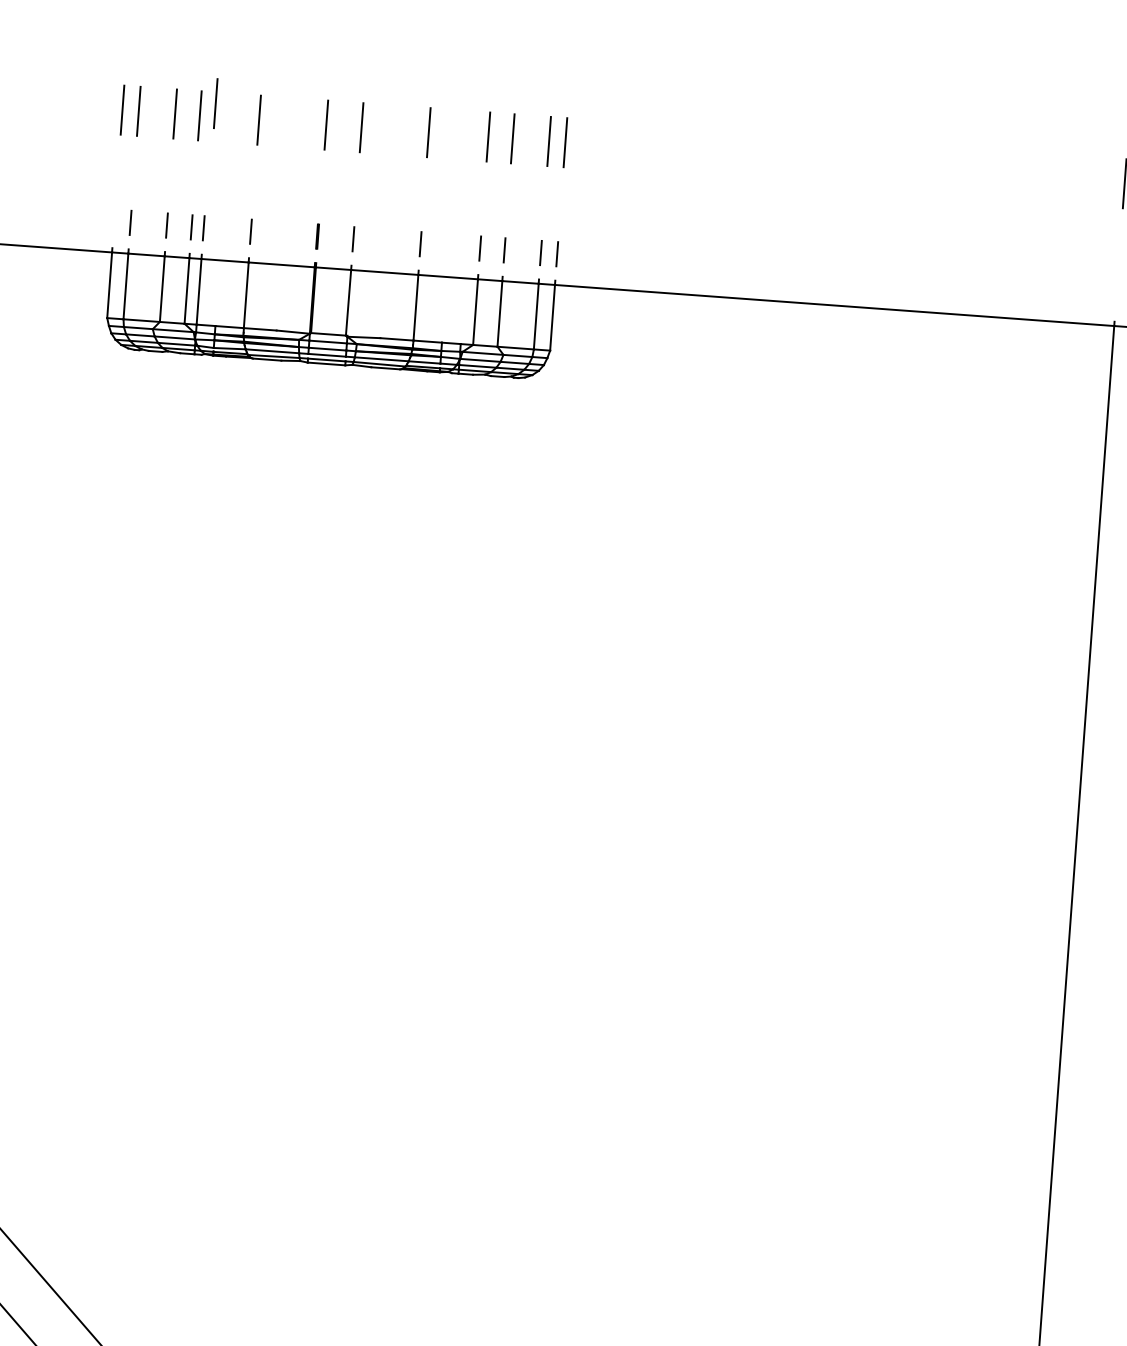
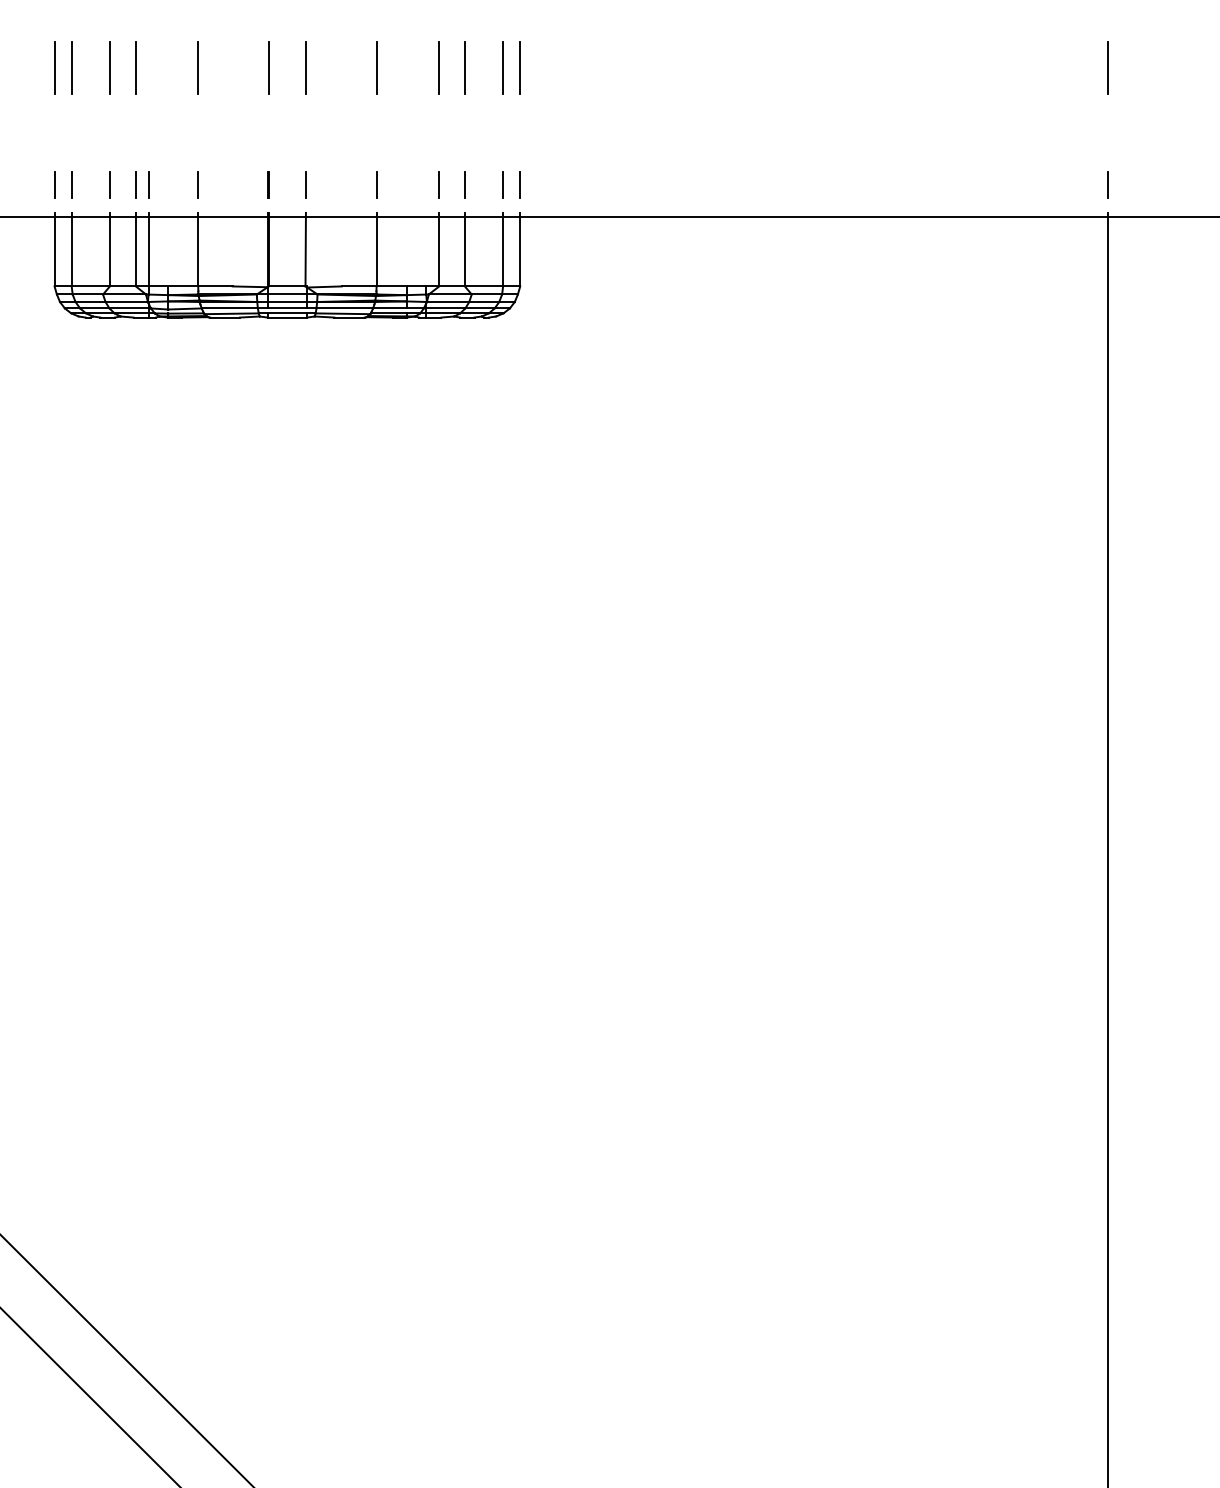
line: (215, 103) -> (151, 53), removed
line: (114, 221) -> (54, 184), added
line: (1116, 294) -> (1108, 184), added

